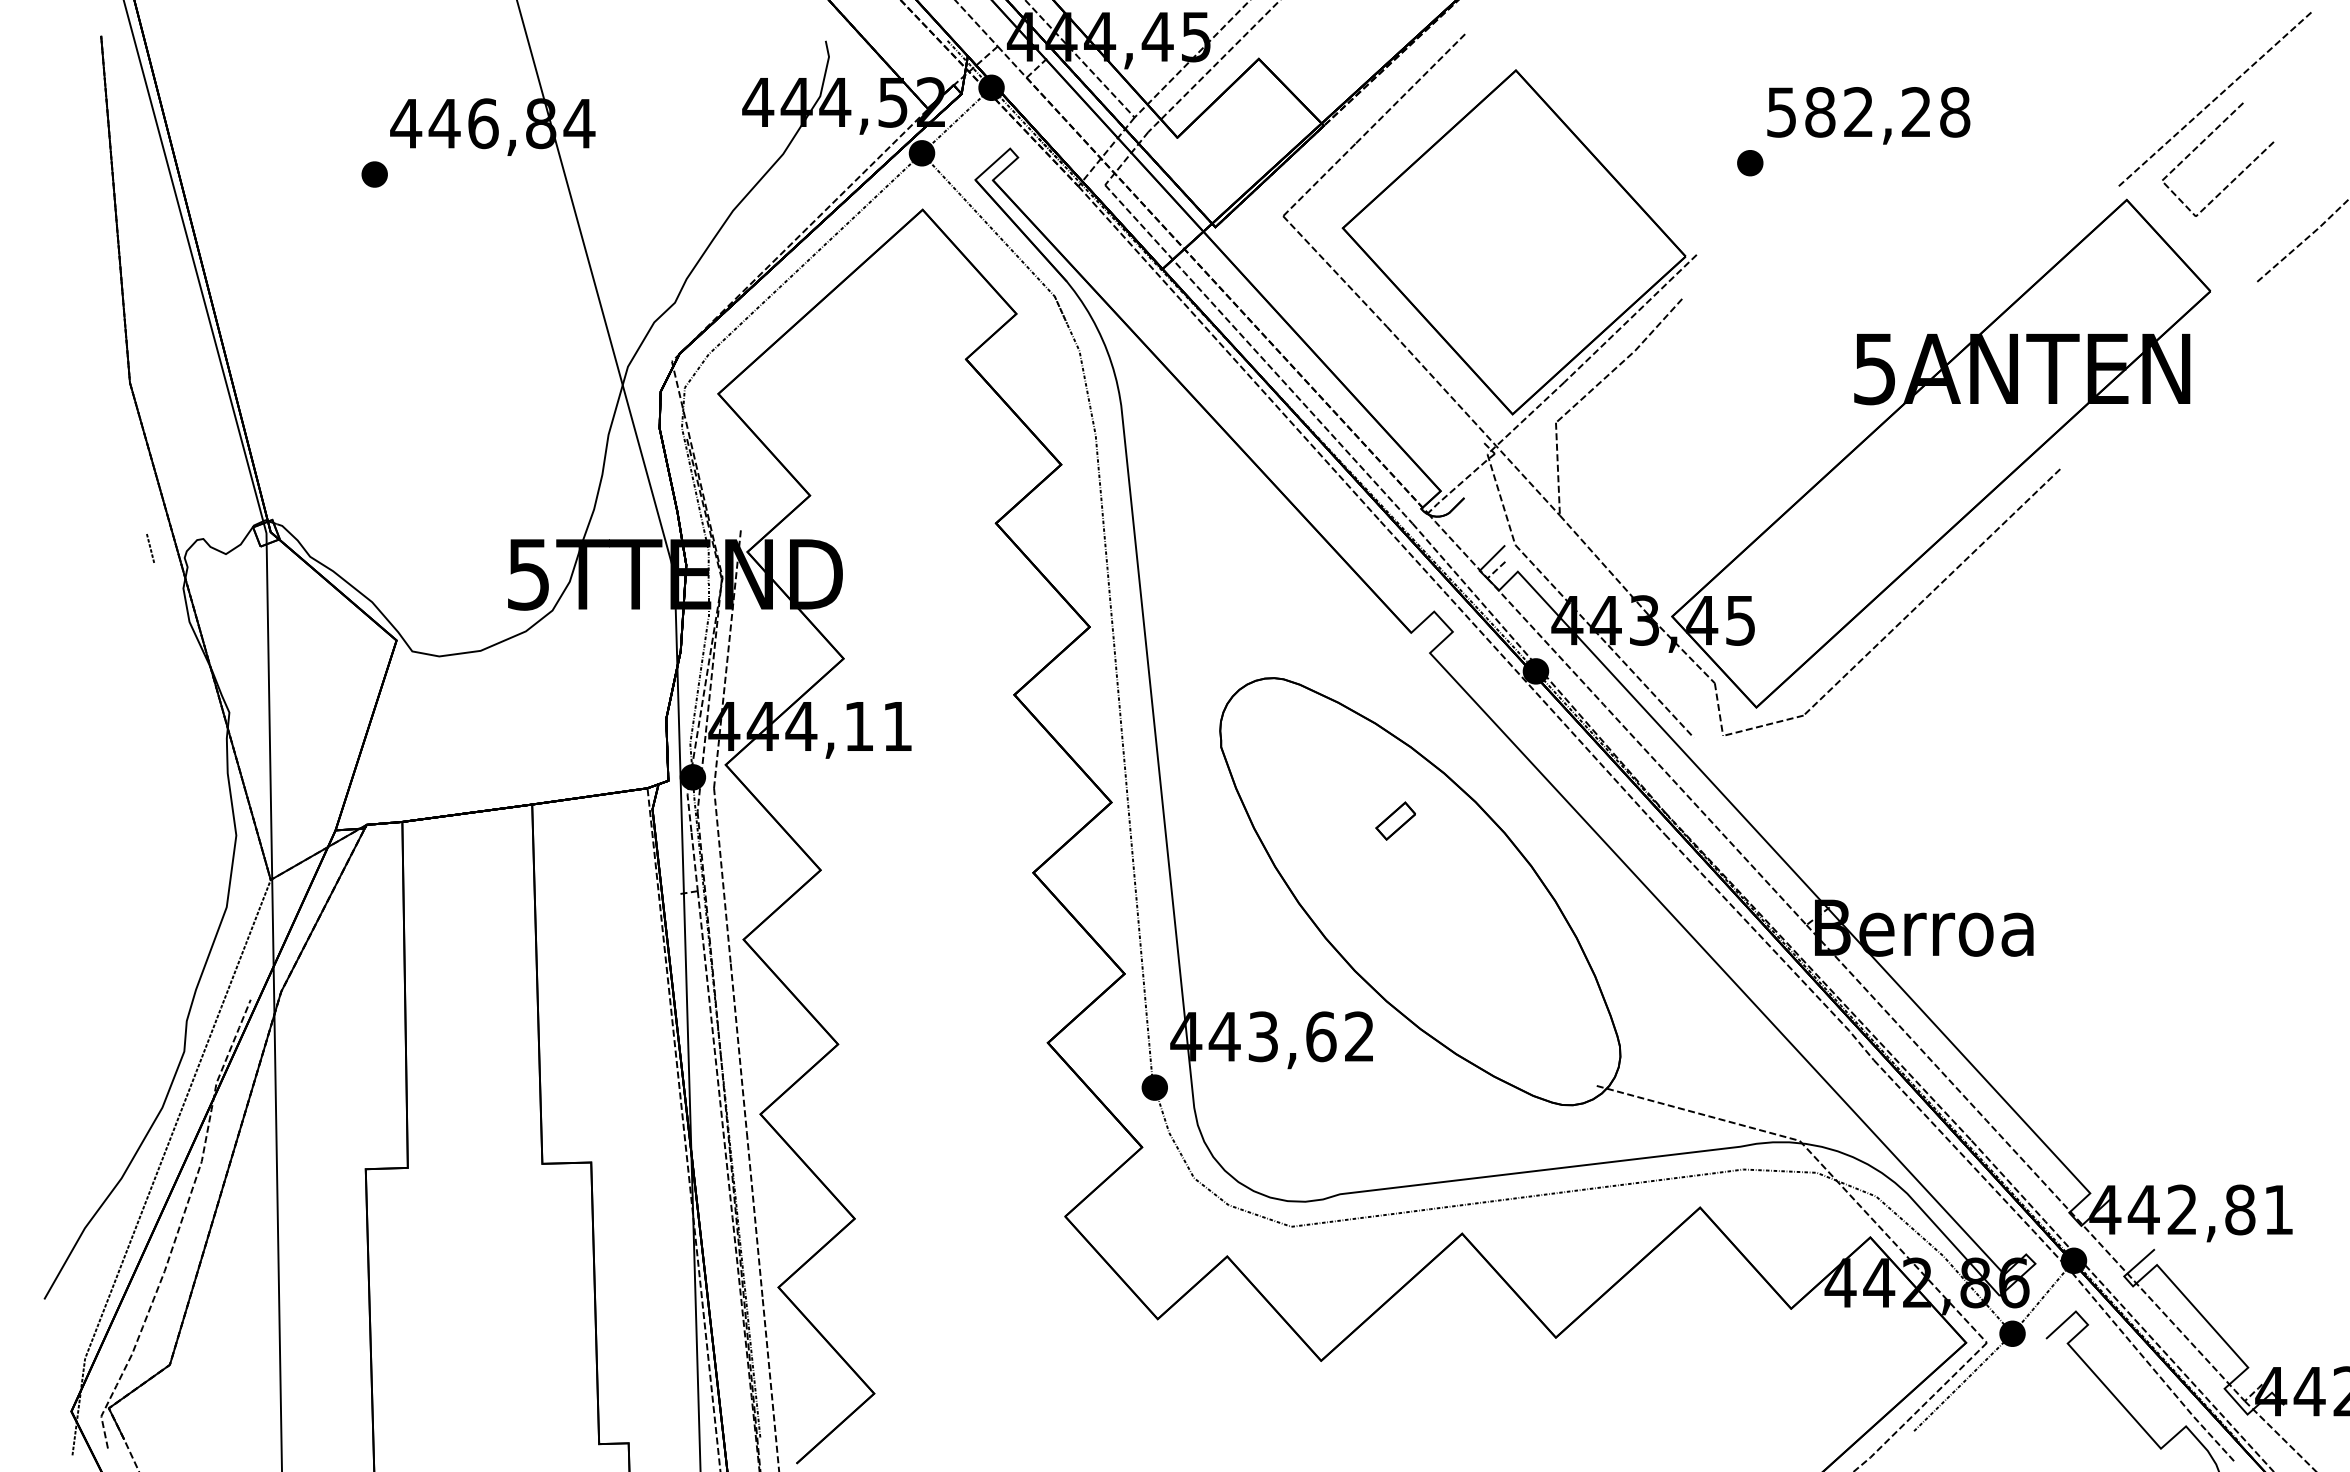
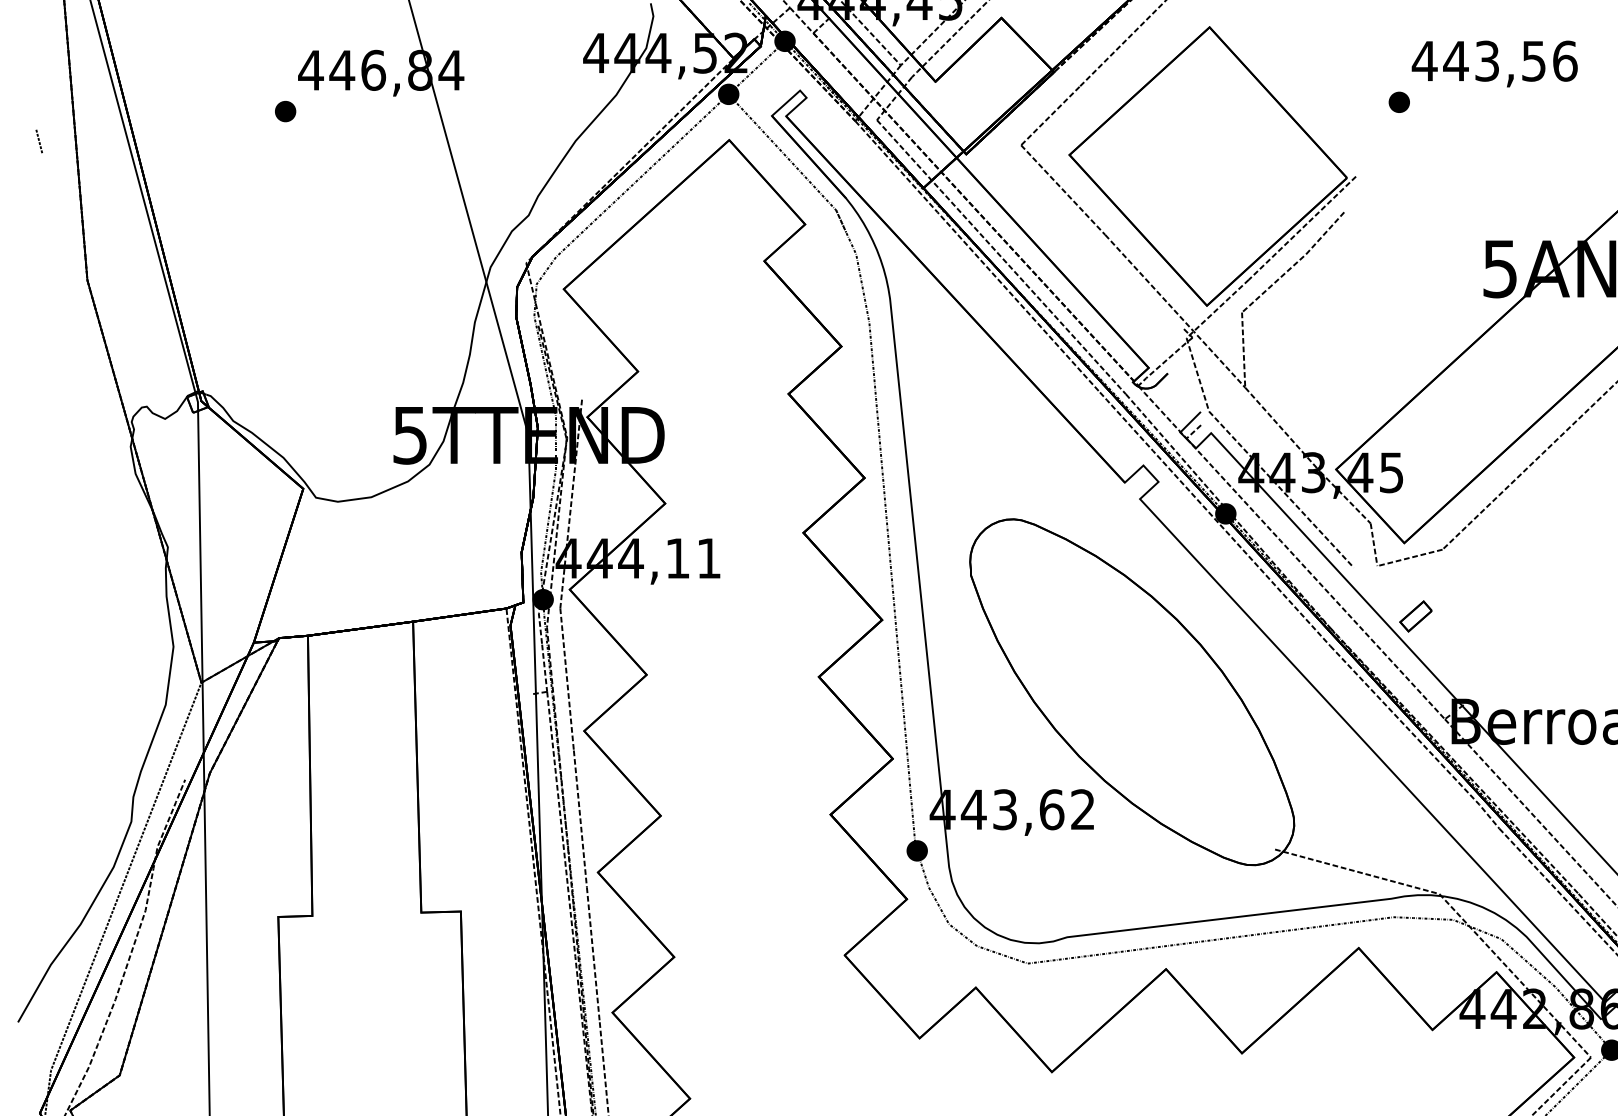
text: (1867, 112) -> (1494, 61), 582,28 -> 443,56
line: (150, 547) -> (39, 140), moved
part: (1395, 820) -> (1415, 615), moved

